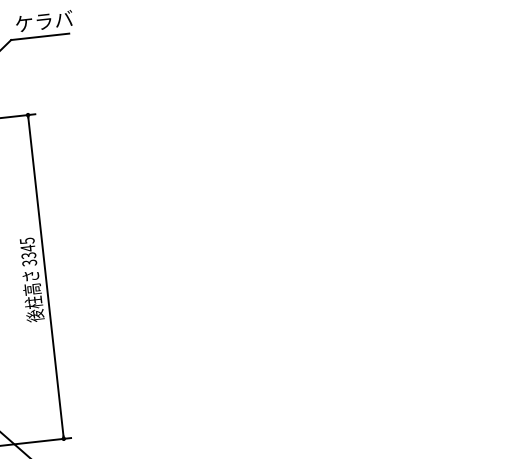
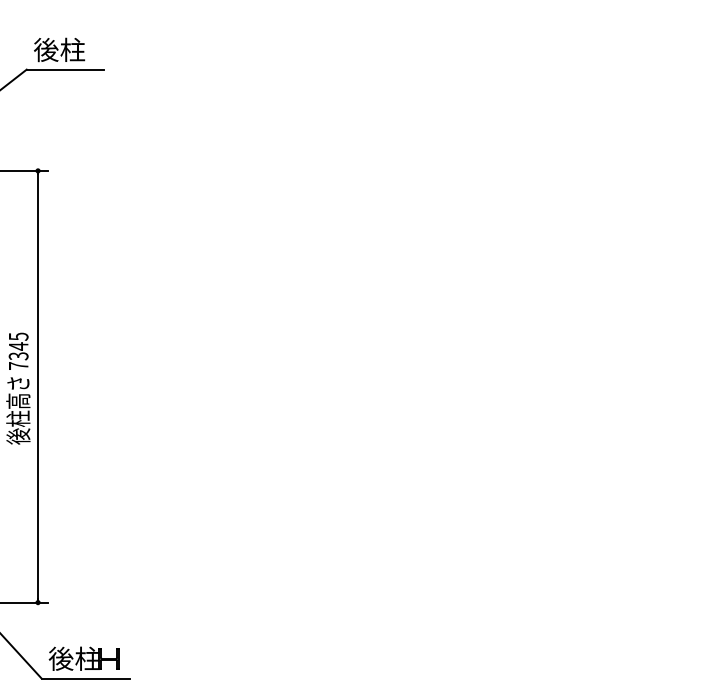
text: (43, 21) -> (72, 49), ケラバ -> 後柱
text: (29, 263) -> (18, 366), 3345 -> 7345

